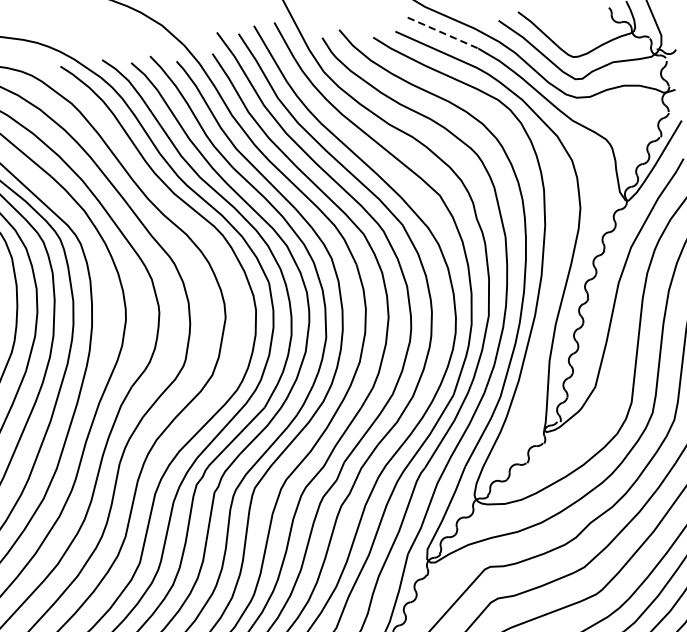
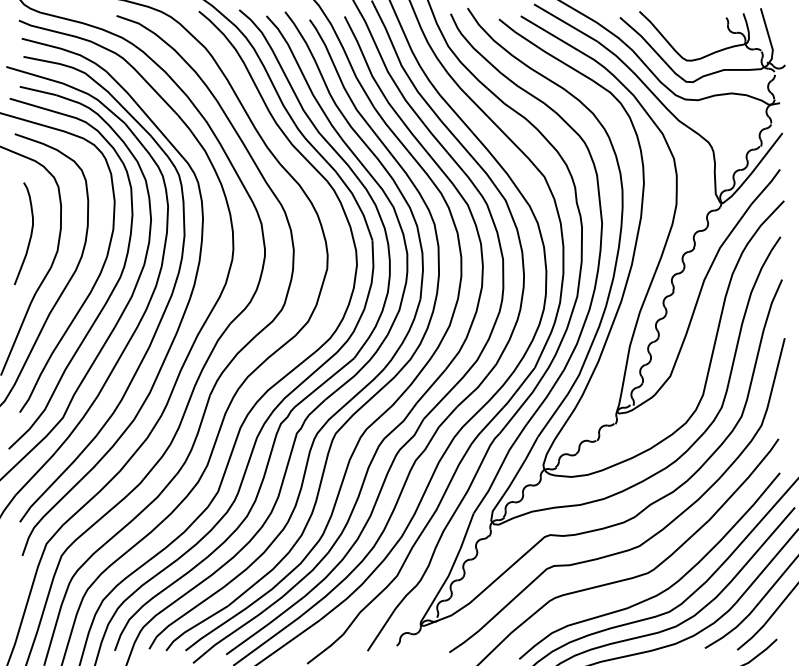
line: (442, 32) -> (565, 22), dashed -> solid

